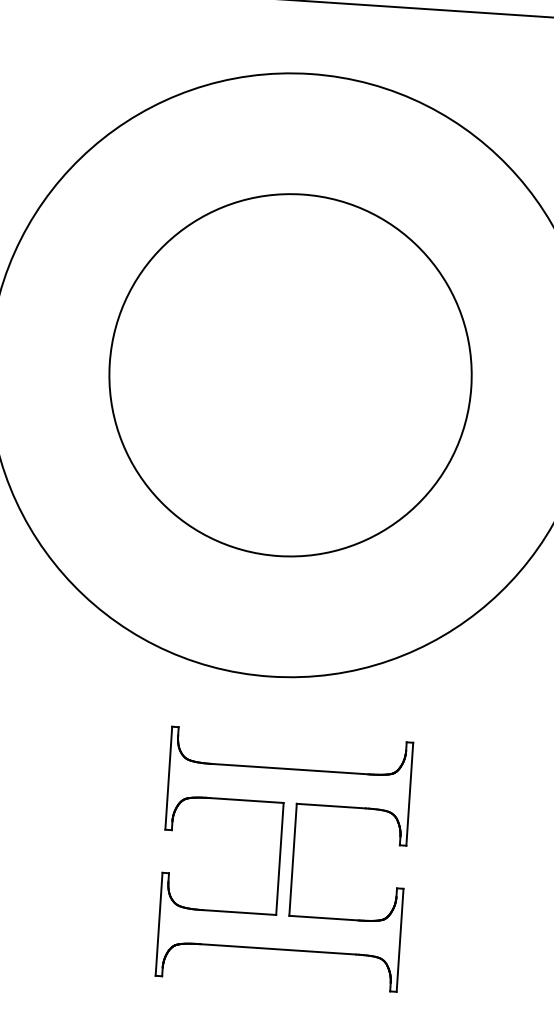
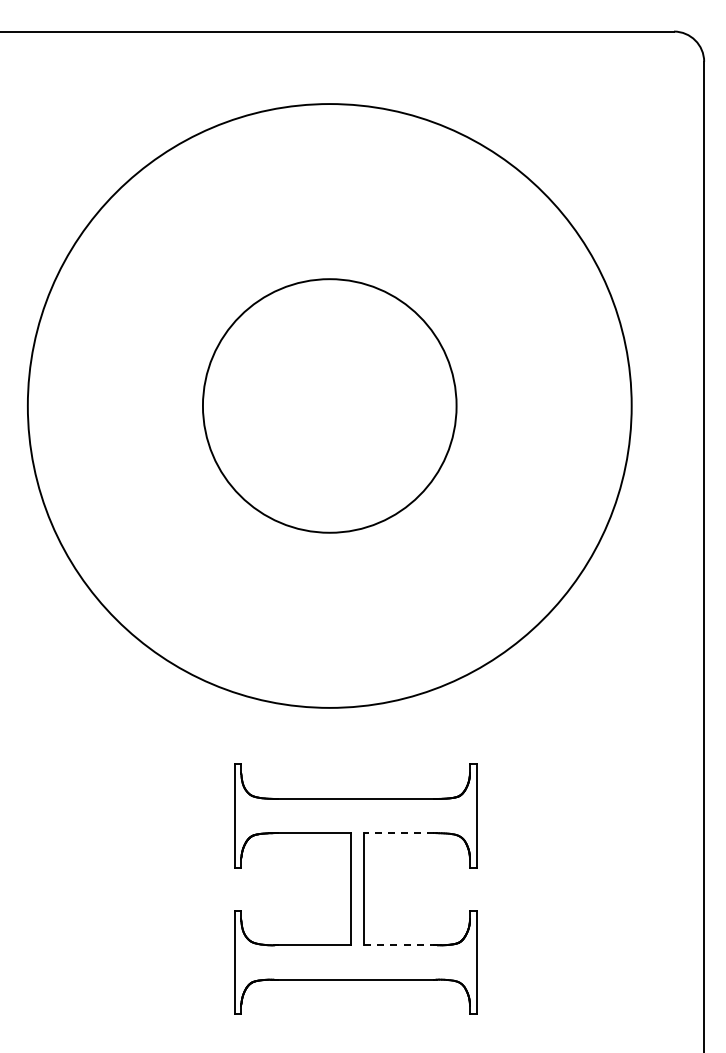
circle: (290, 374) -> (329, 405), size x0.7
line: (331, 806) -> (399, 833), solid -> dashed
line: (324, 918) -> (399, 945), solid -> dashed

